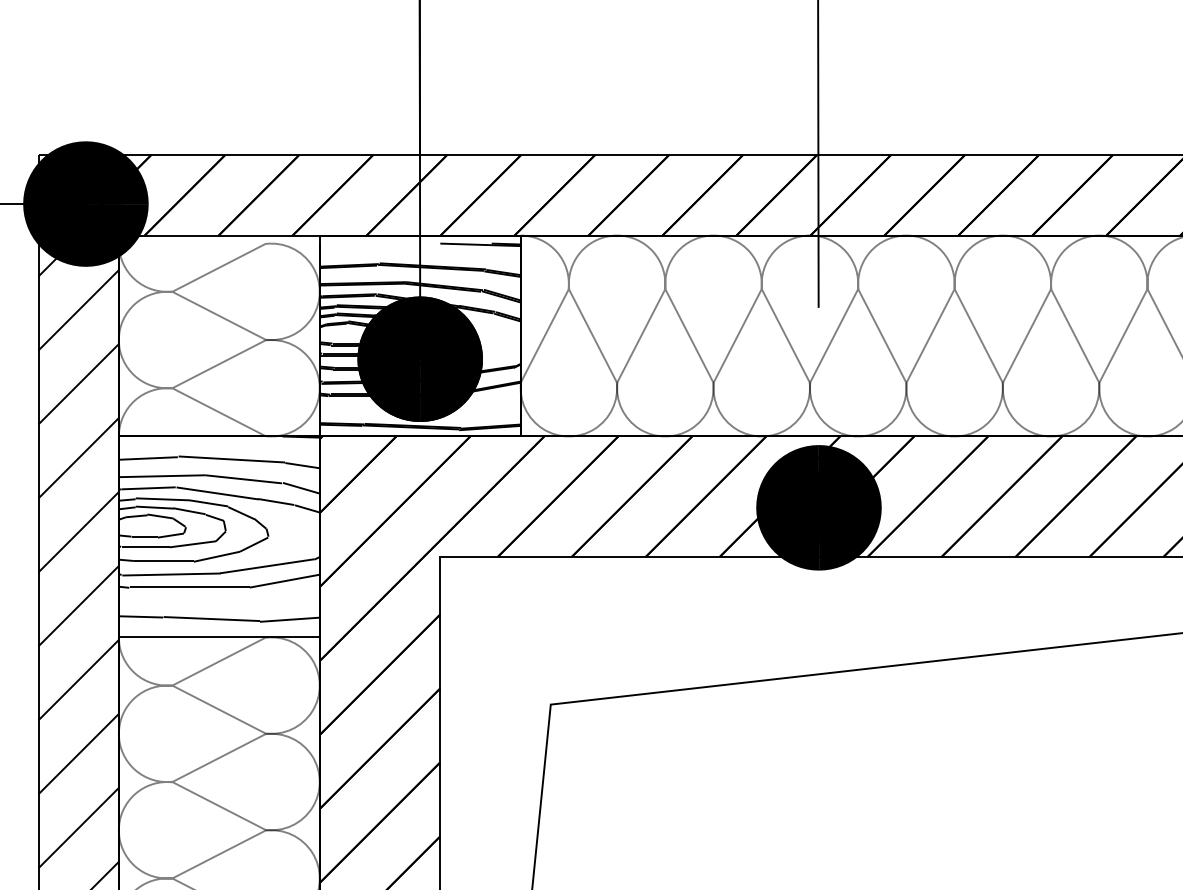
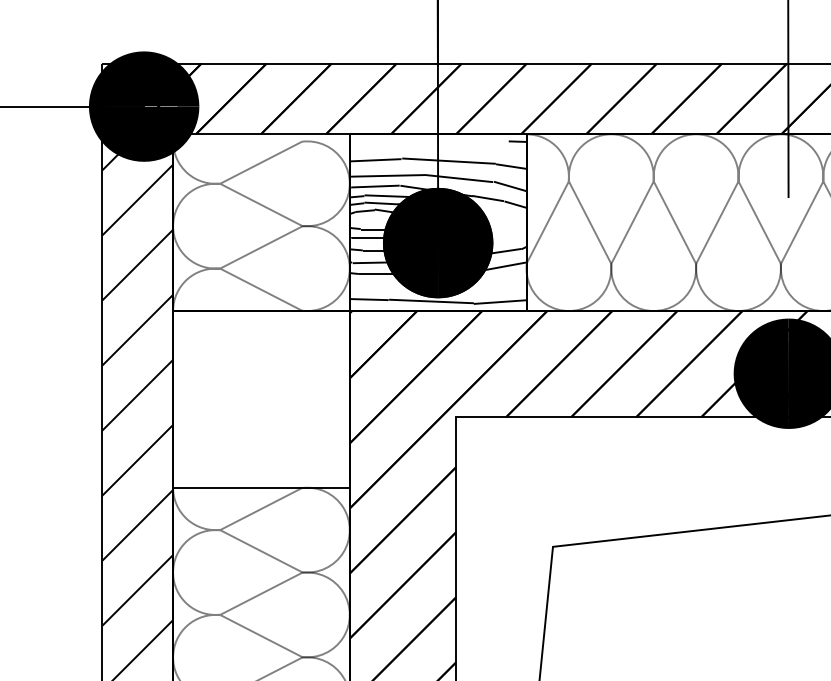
hatch: (419, 335) -> (437, 222), removed
hatch: (218, 528) -> (260, 391), removed

